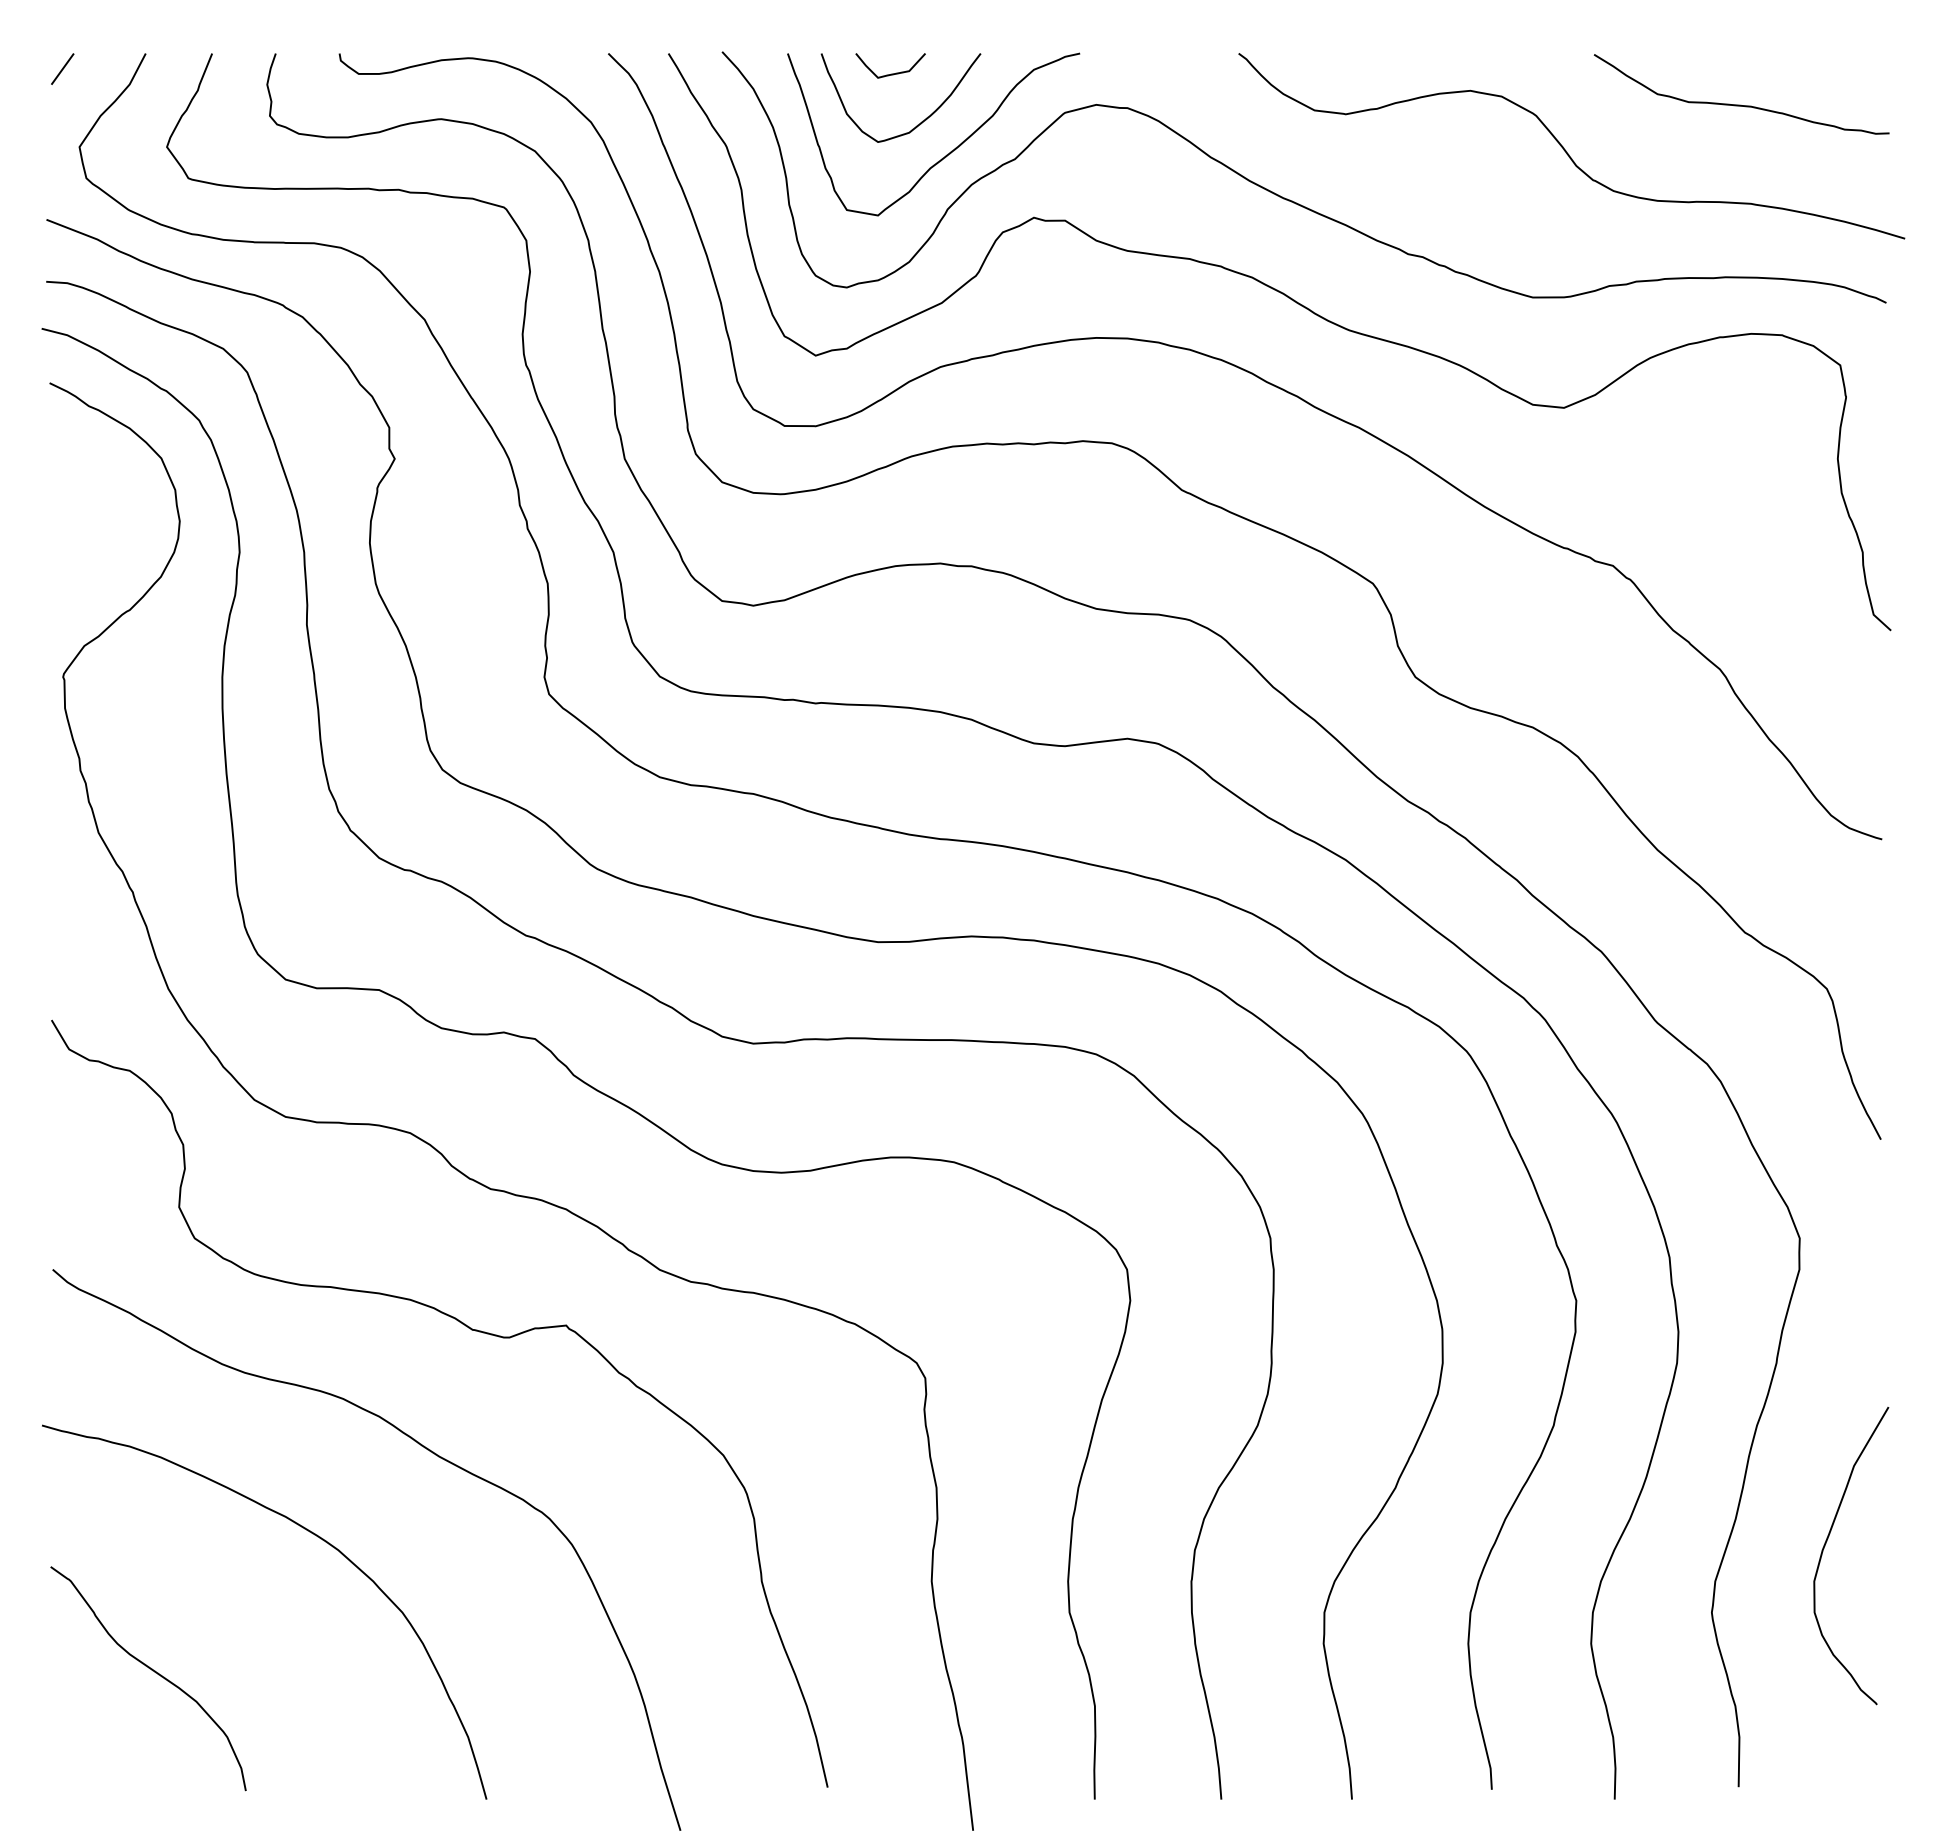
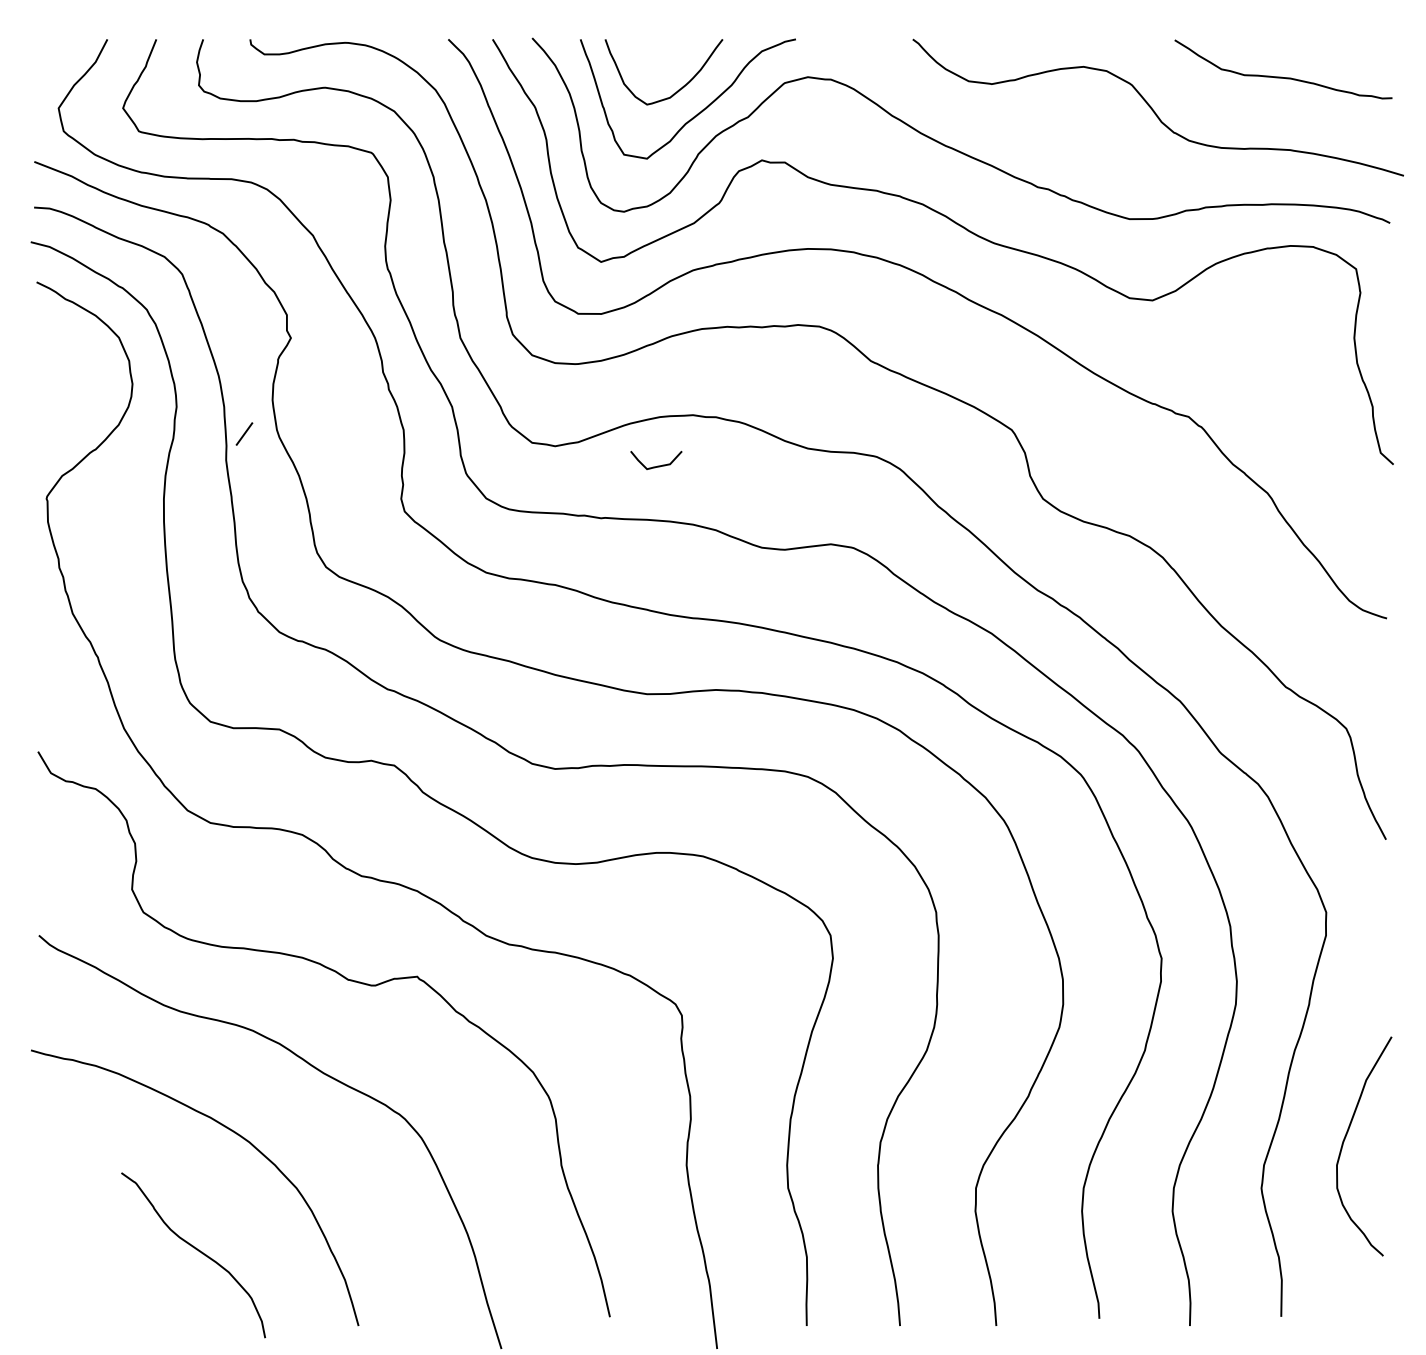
line: (62, 68) -> (244, 433), moved
curve: (891, 73) -> (656, 466), moved
curve: (154, 1672) -> (197, 1250), moved

